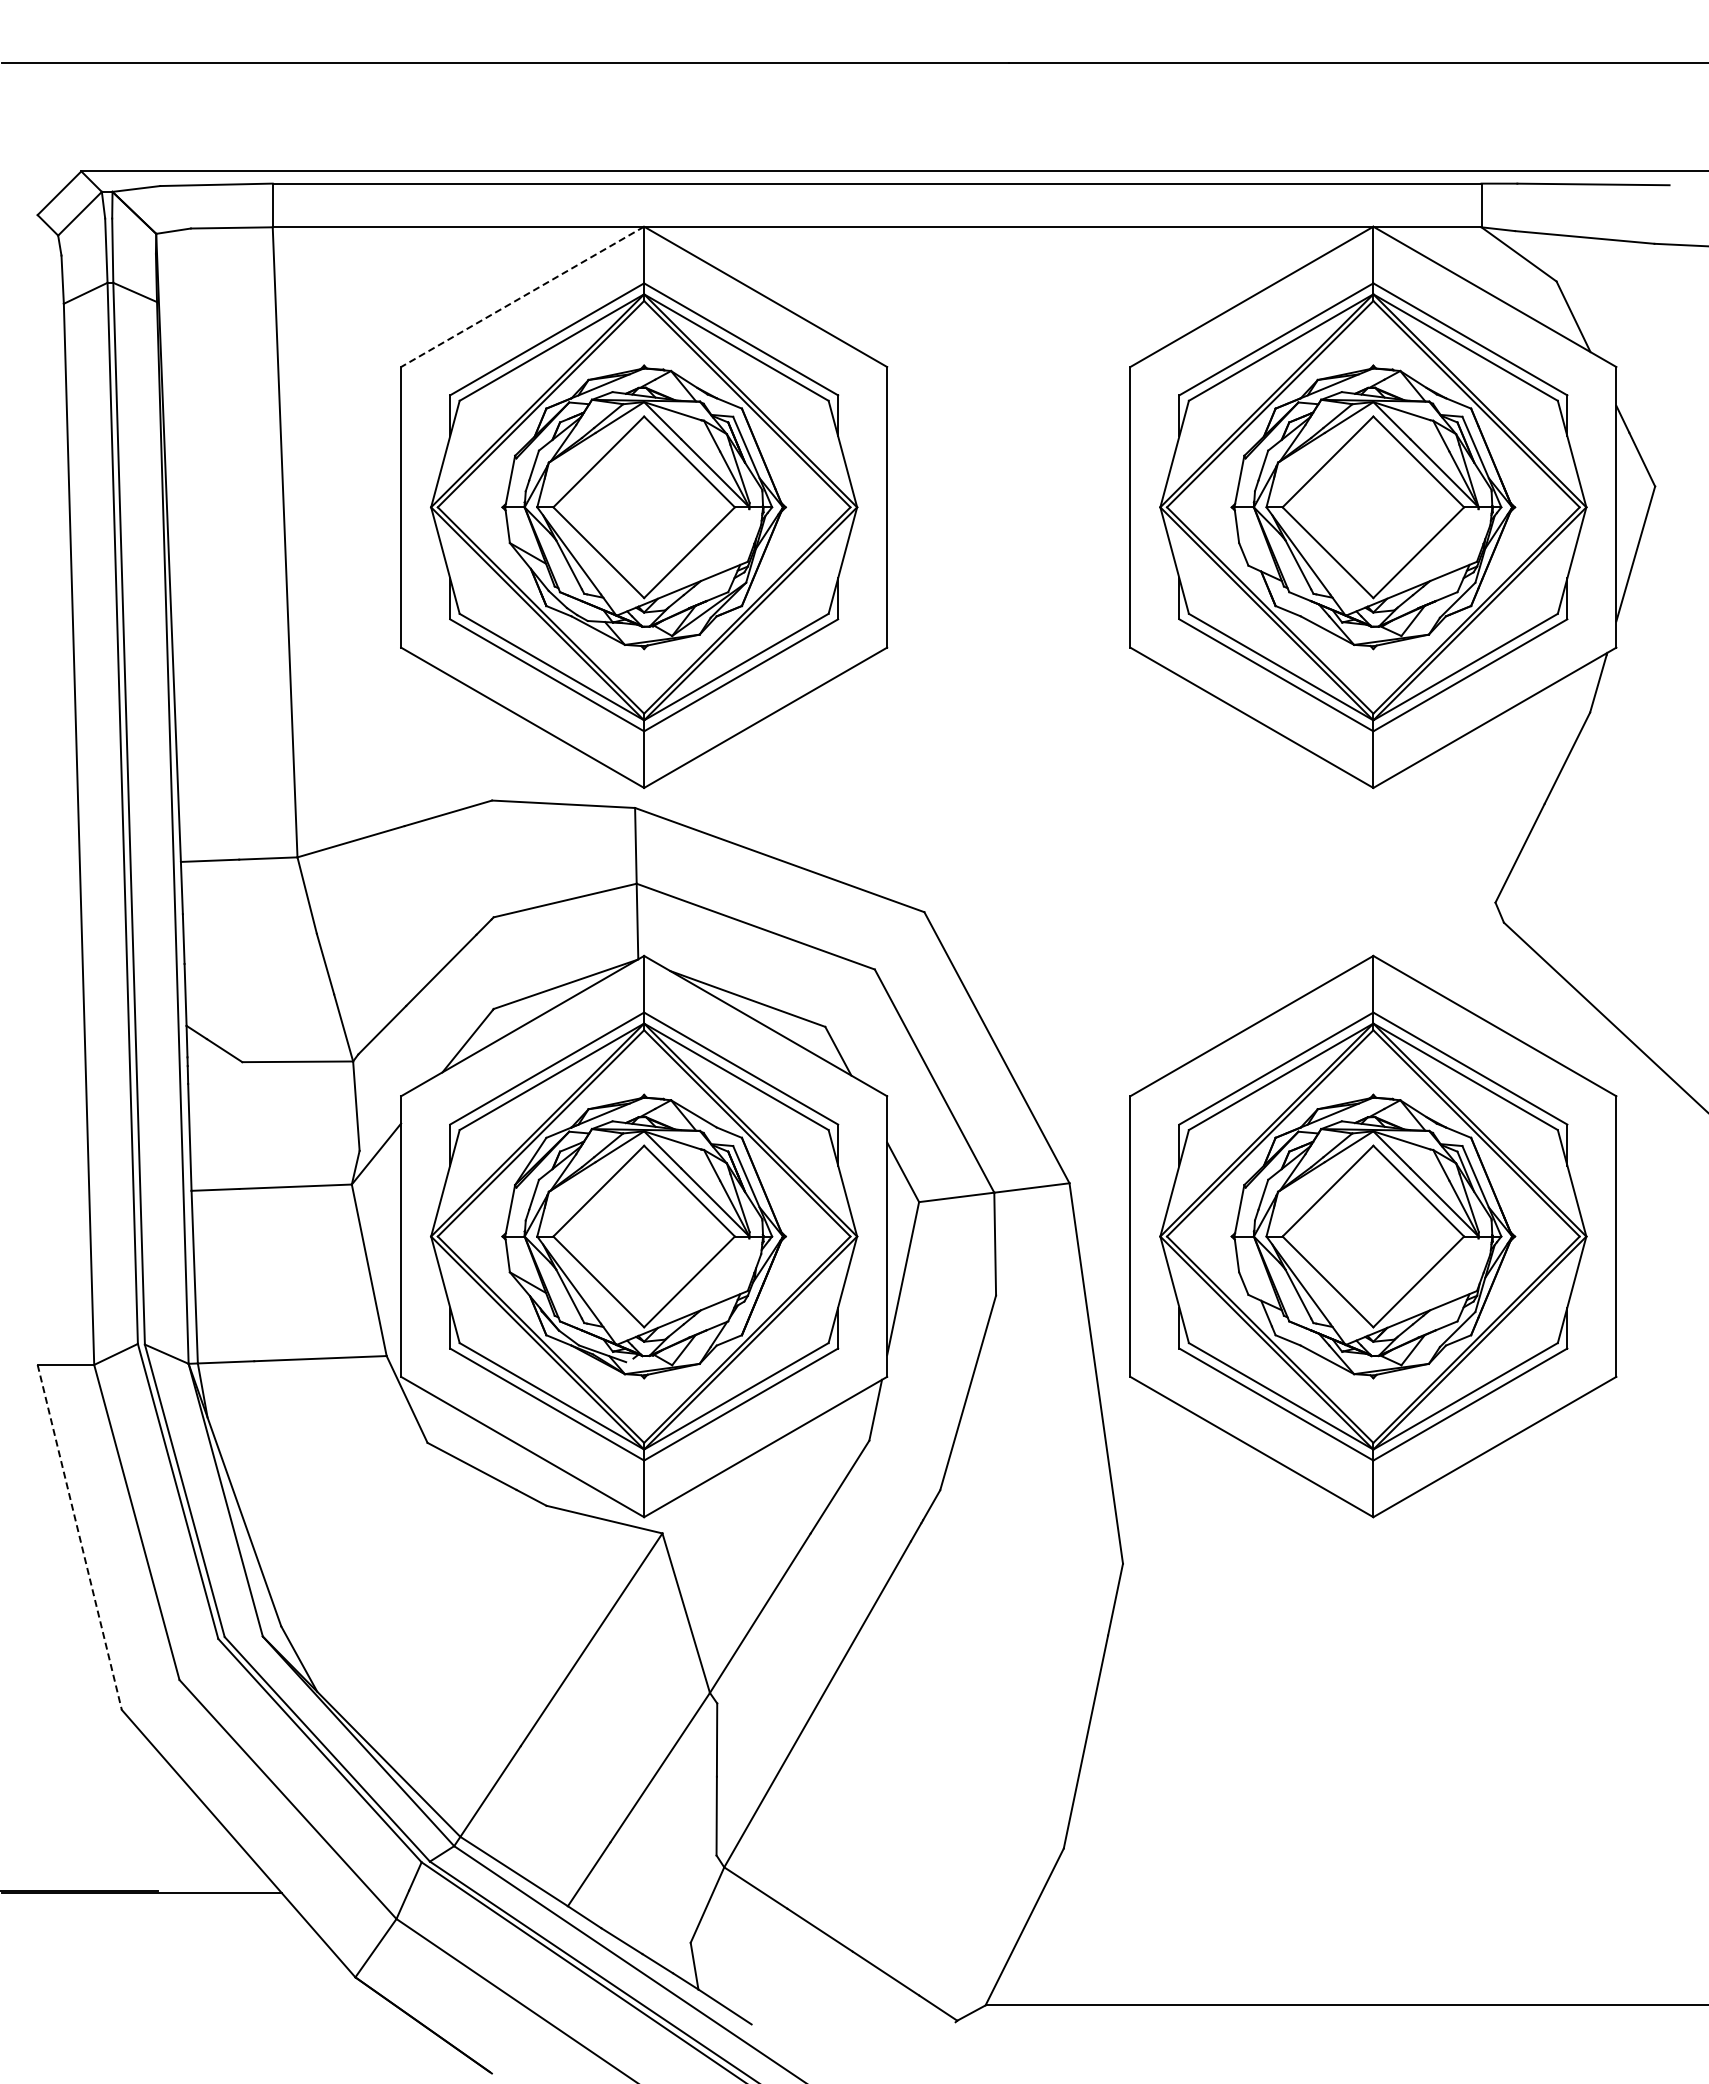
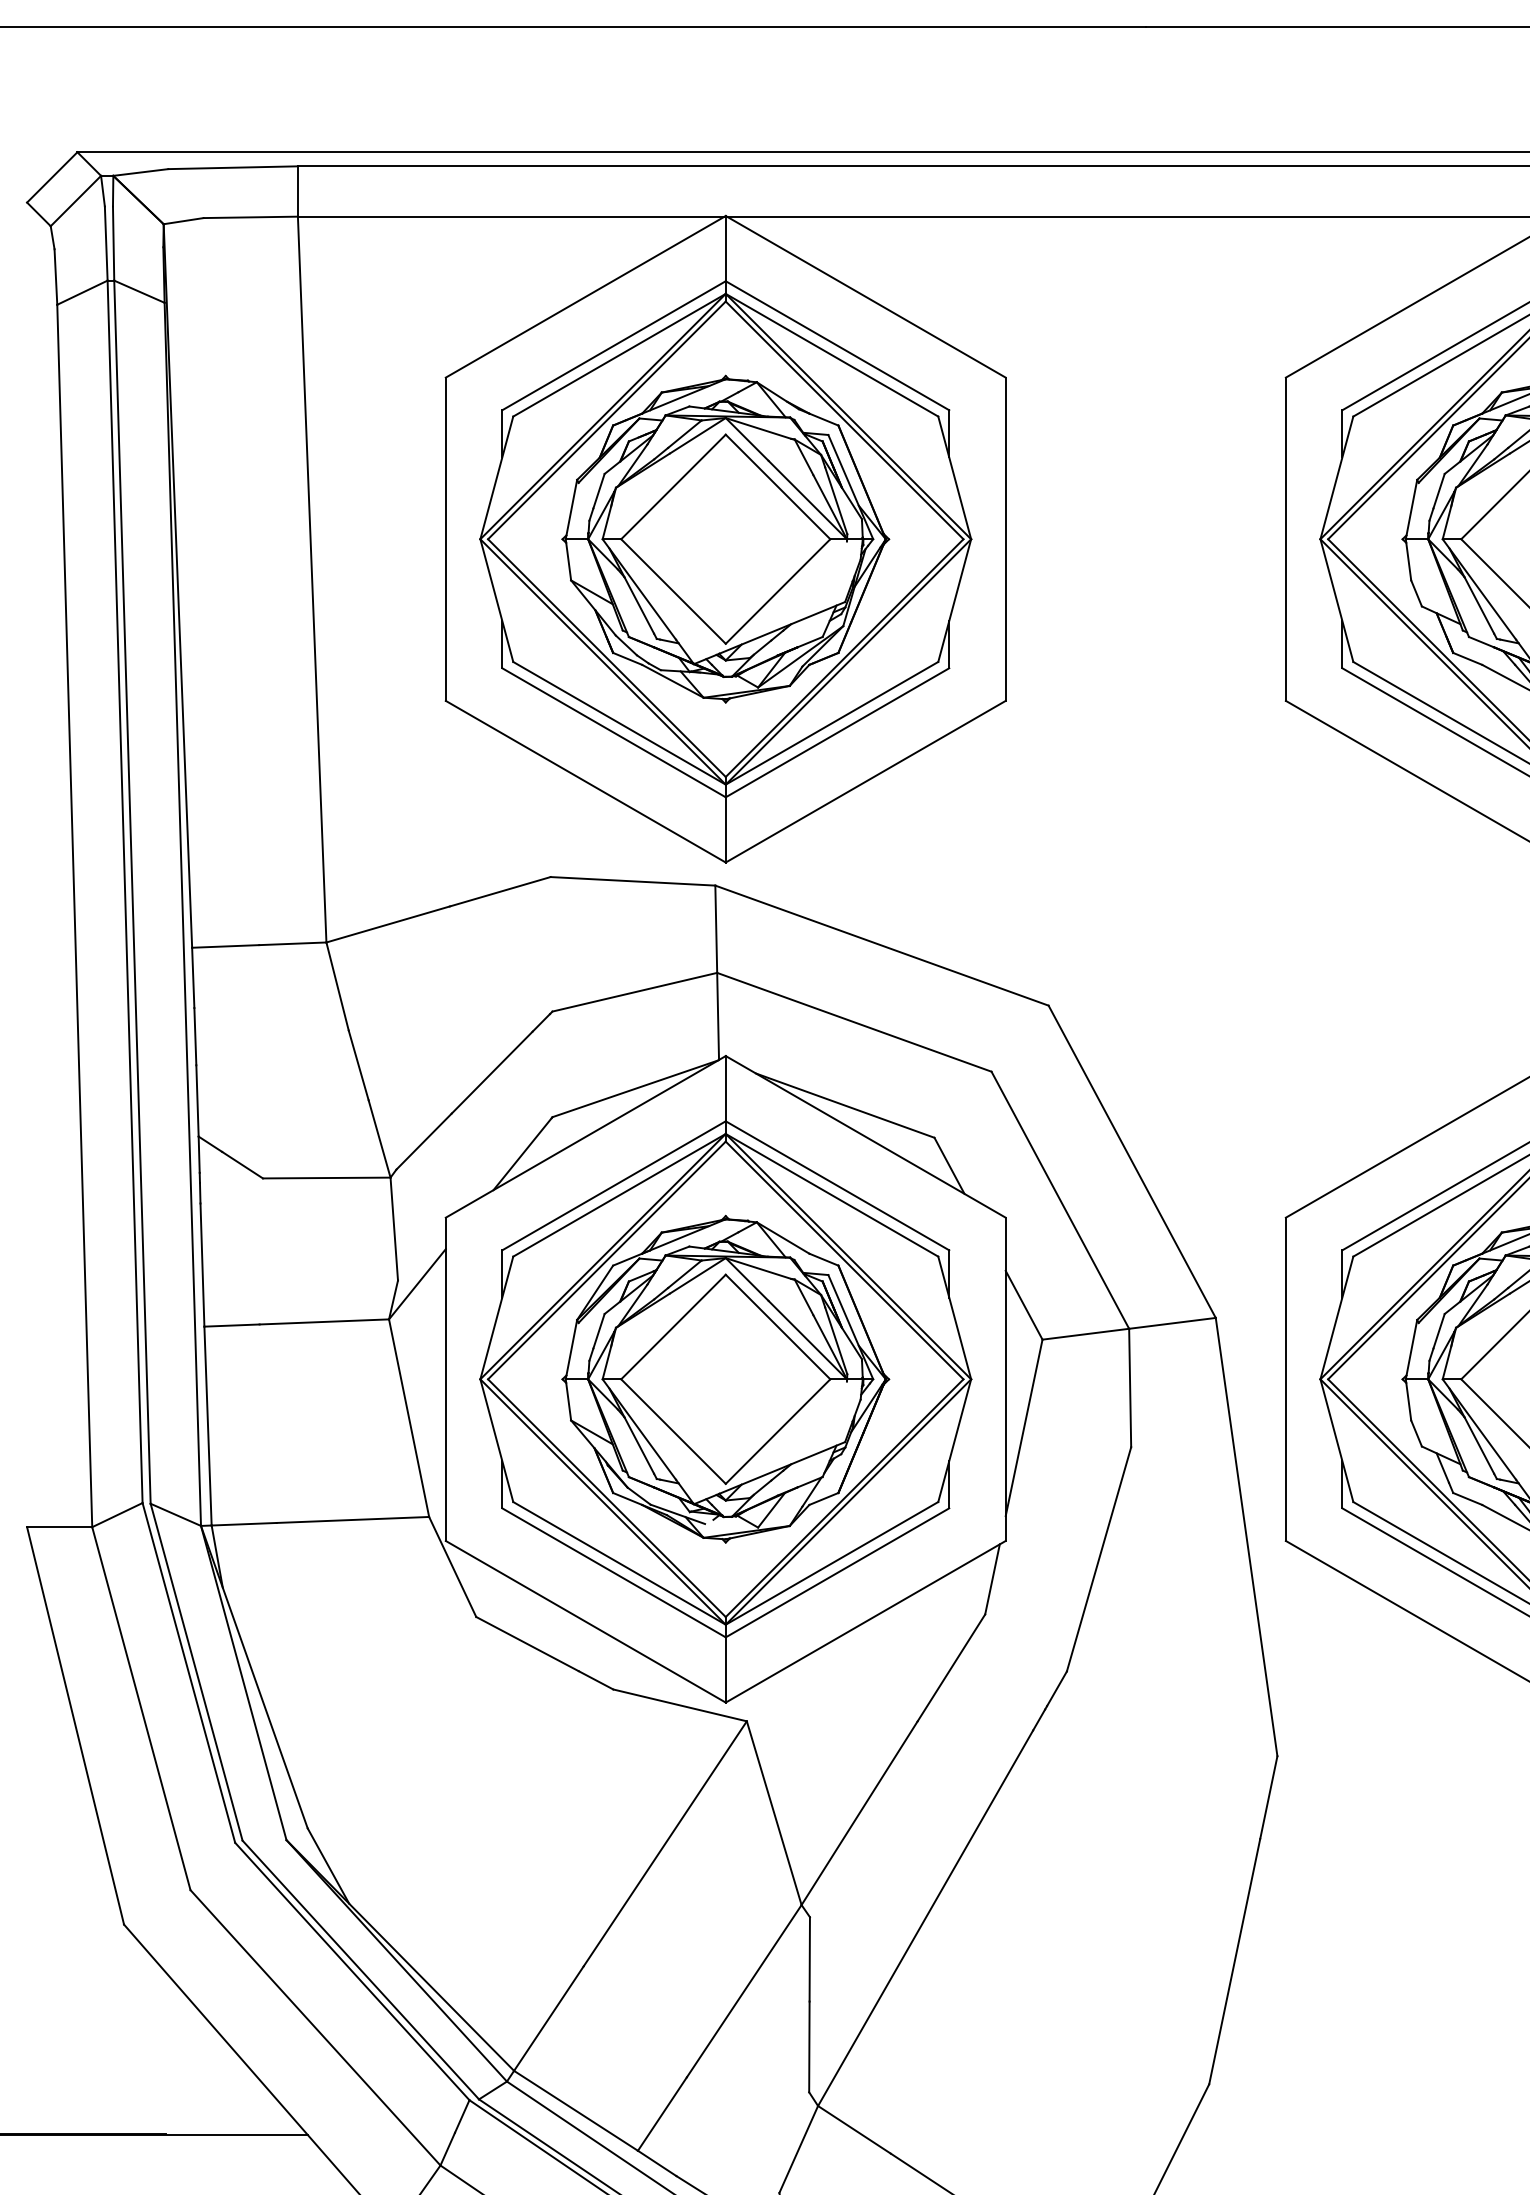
line: (522, 297) -> (585, 297), dashed -> solid
line: (79, 1537) -> (75, 1726), dashed -> solid

